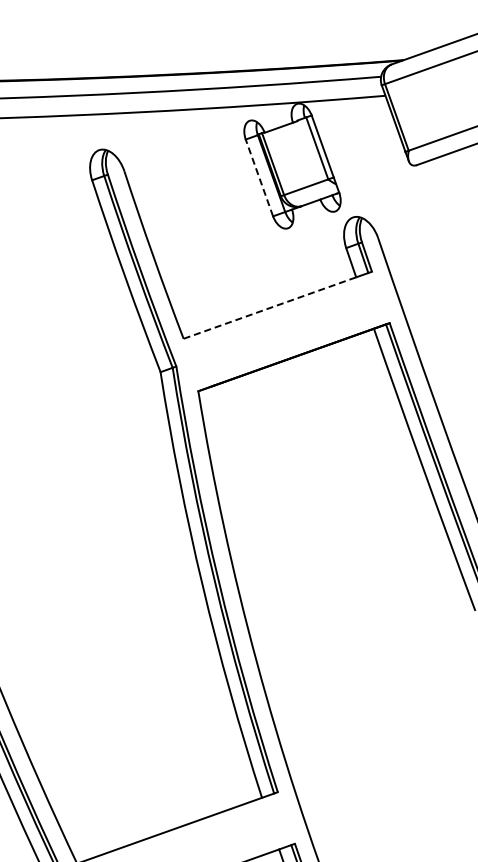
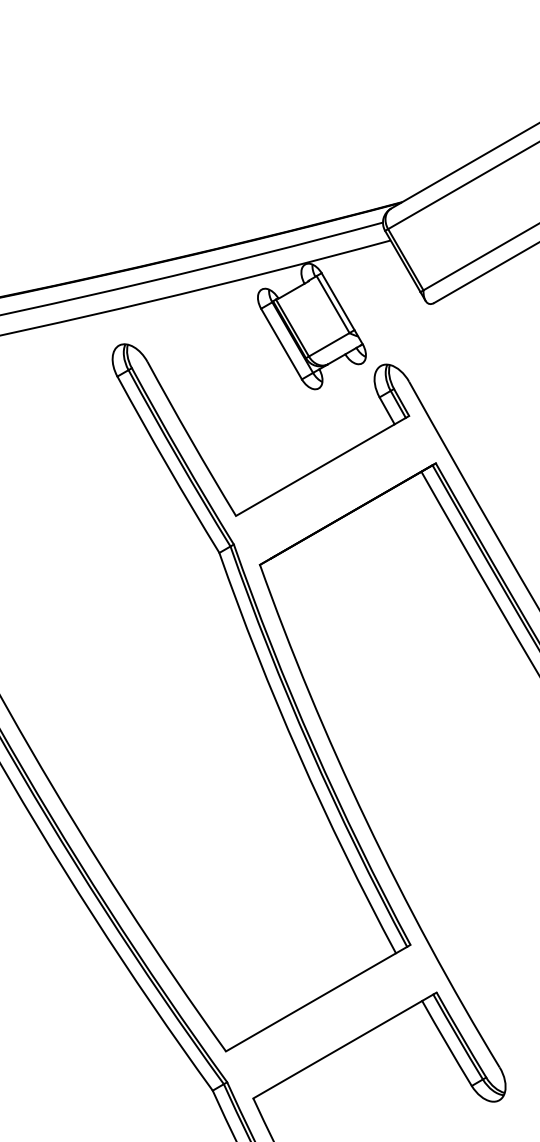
line: (259, 178) -> (281, 344), dashed -> solid
line: (270, 308) -> (315, 470), dashed -> solid

